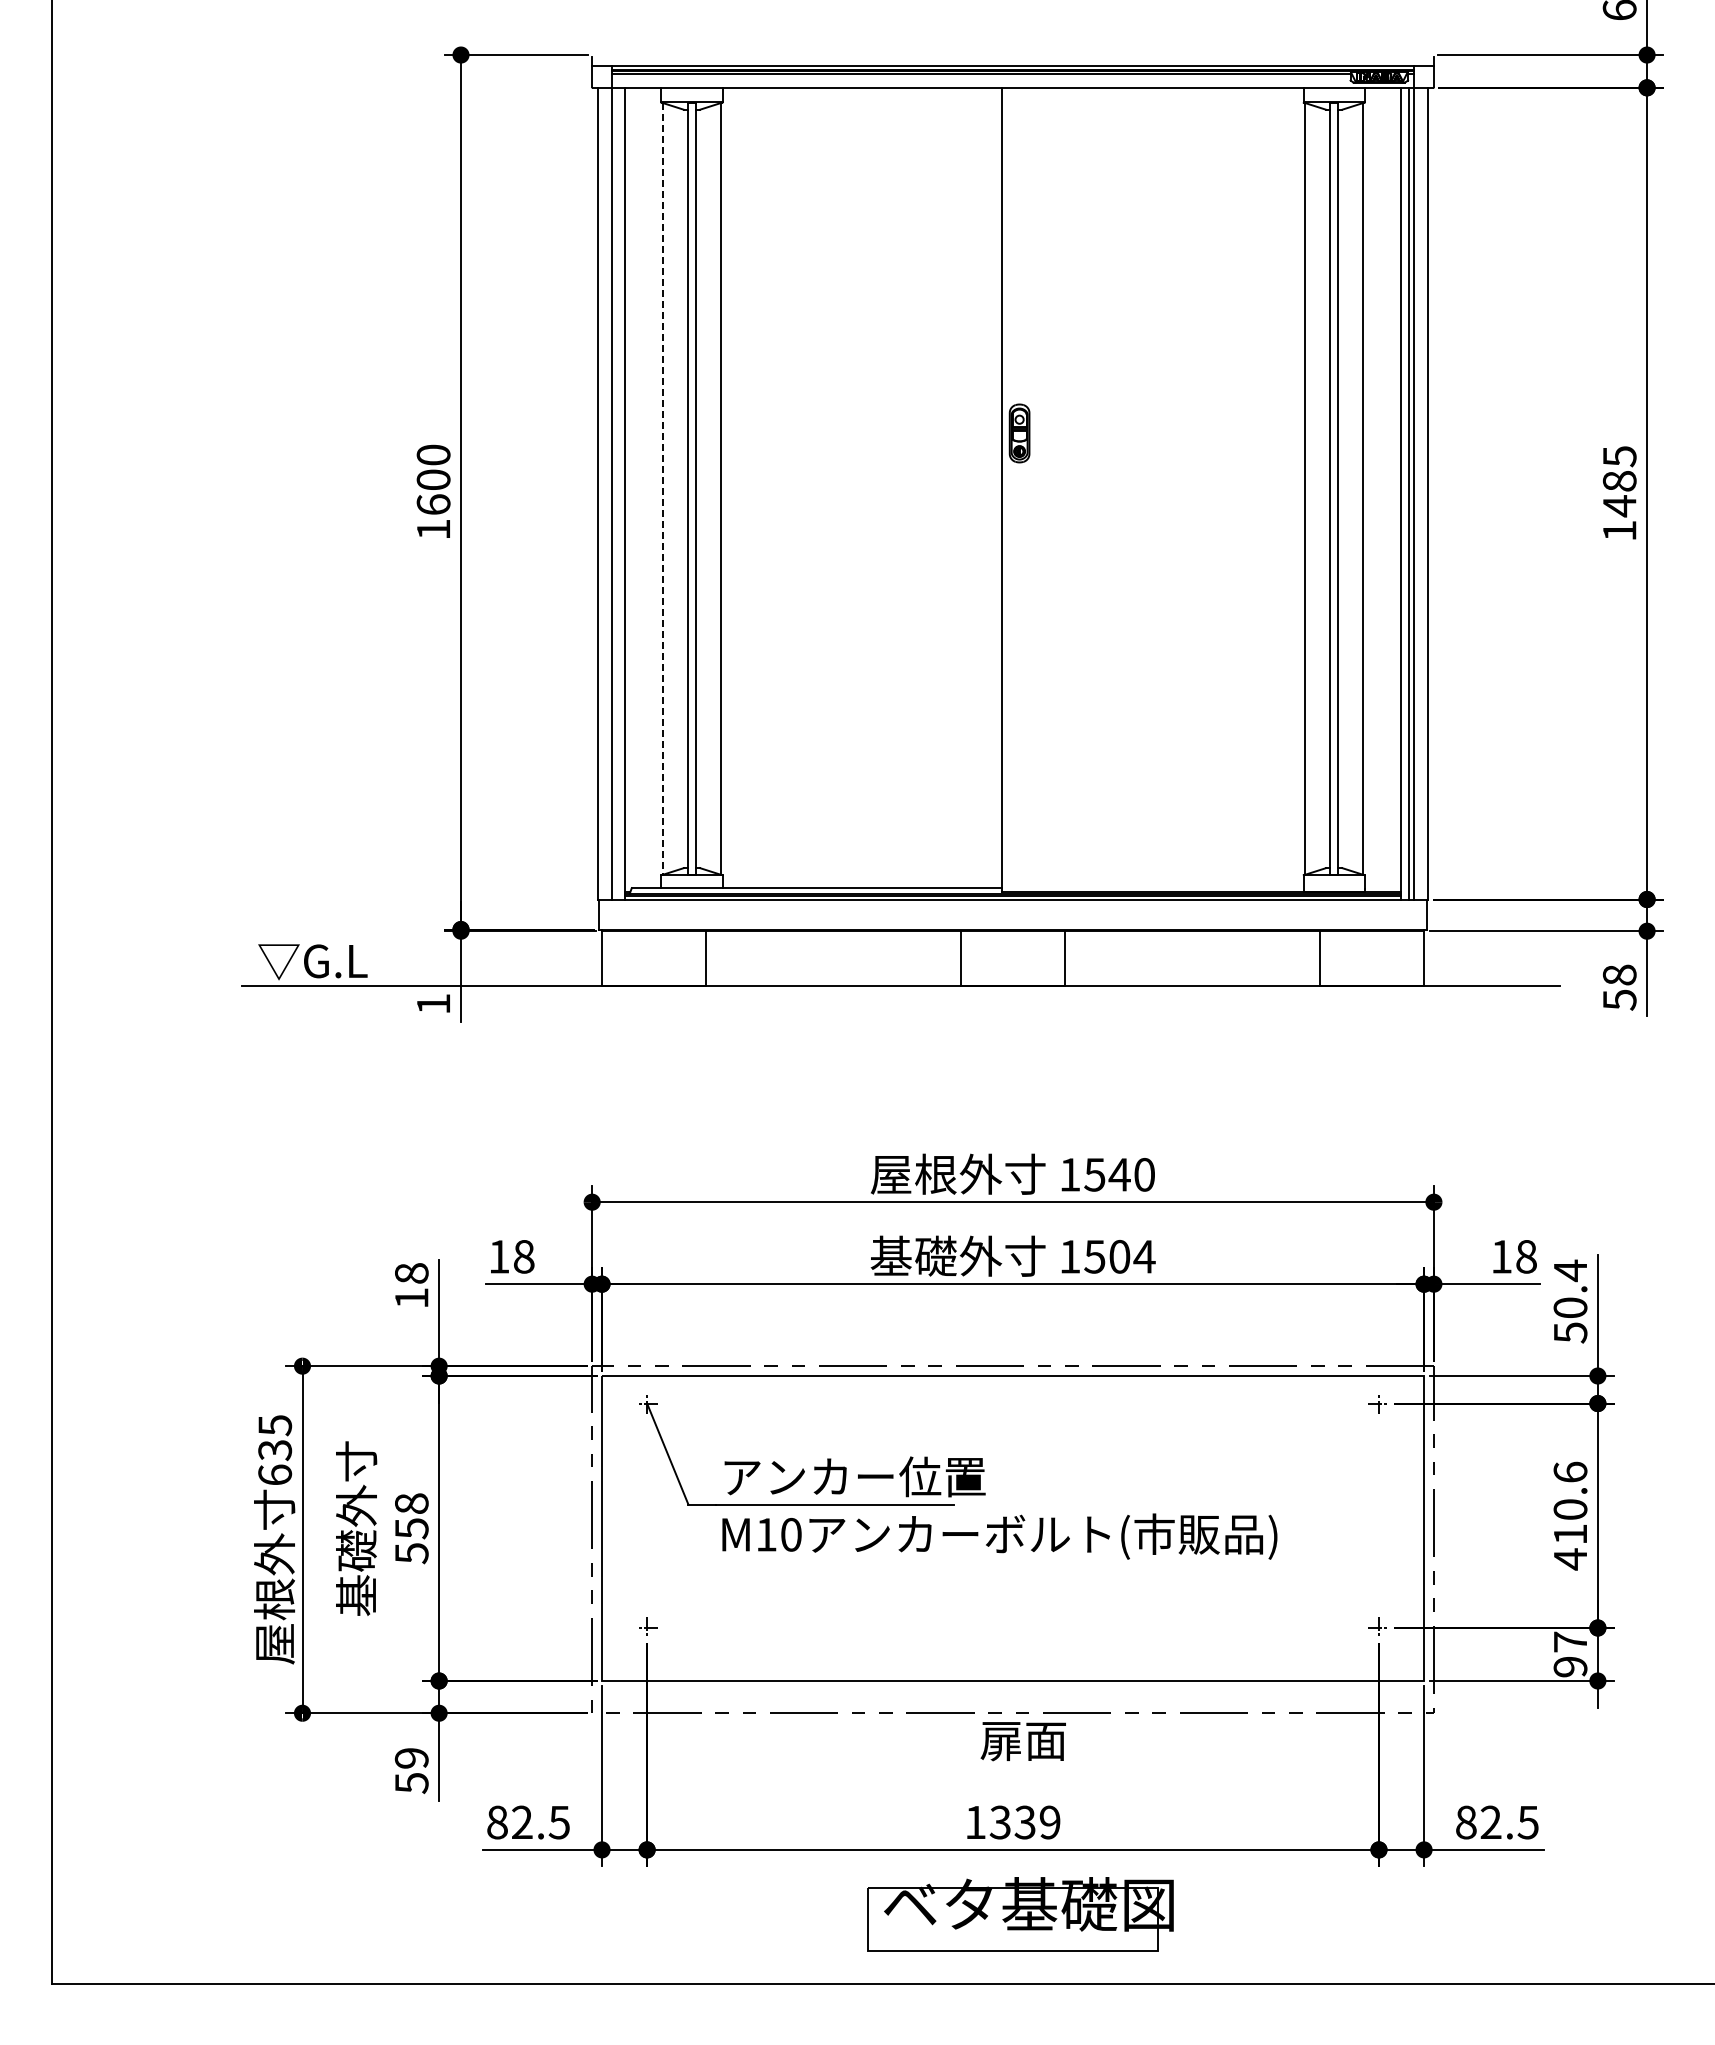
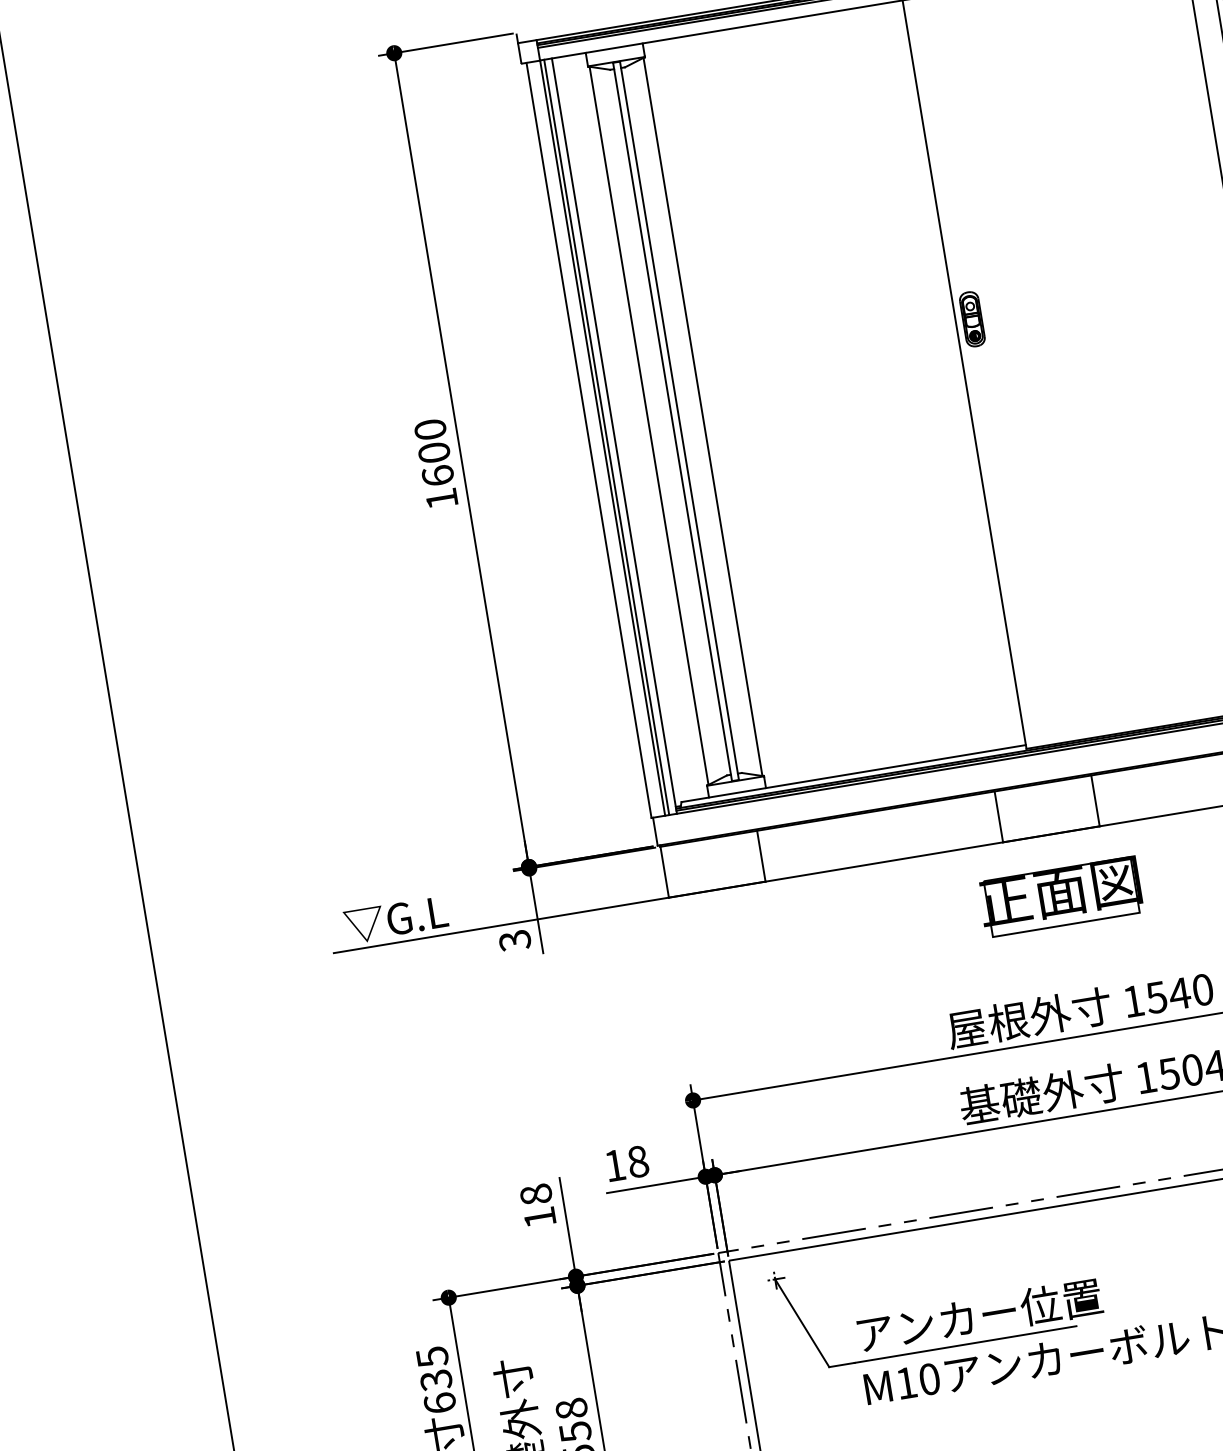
line: (662, 488) -> (648, 425), dashed -> solid
line: (616, 493) -> (606, 437), added
text: (433, 1004) -> (514, 940), 1 -> 3
part: (1011, 1052) -> (1060, 896), added

